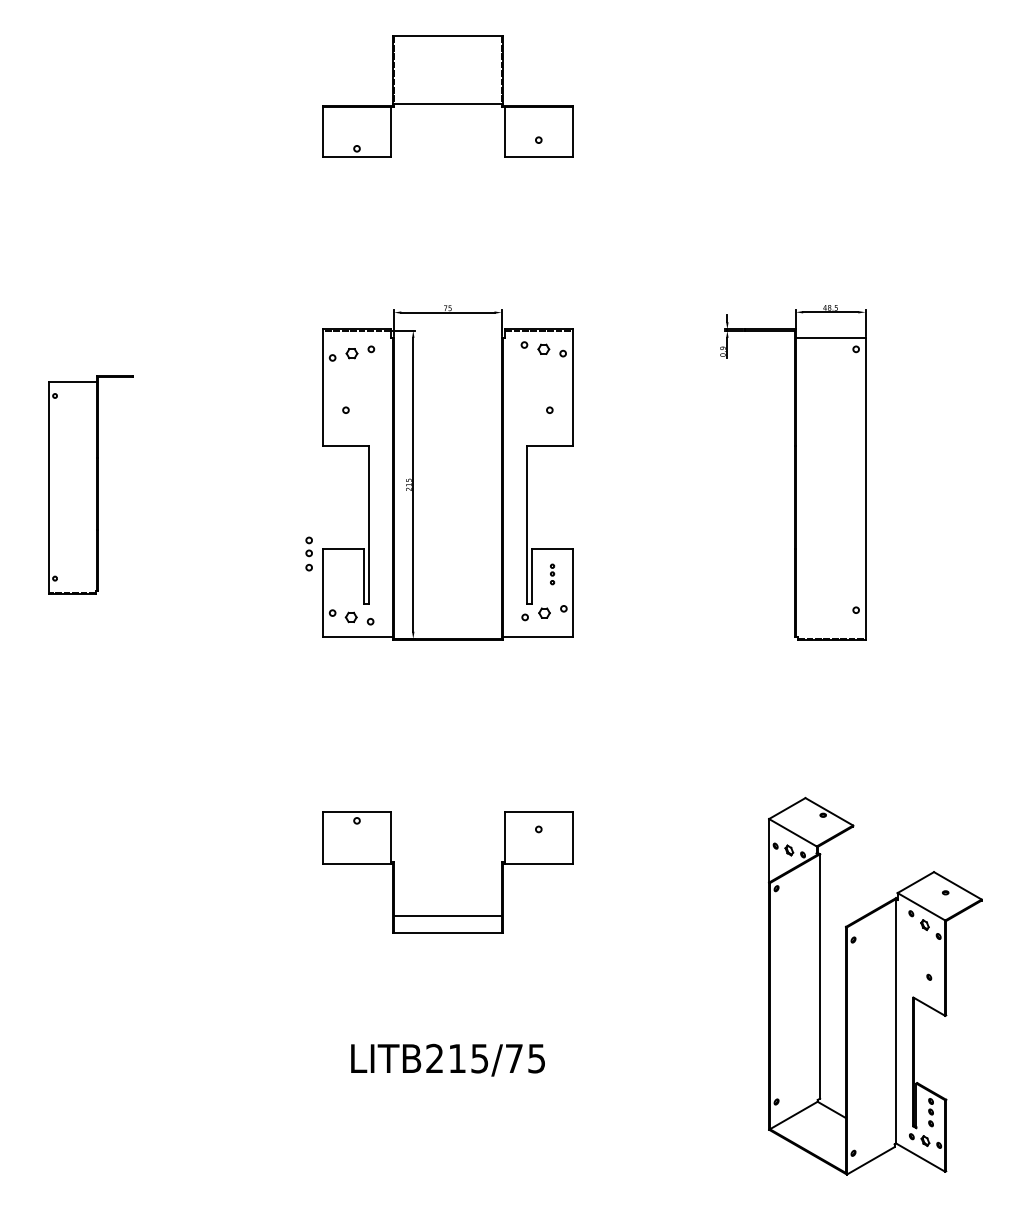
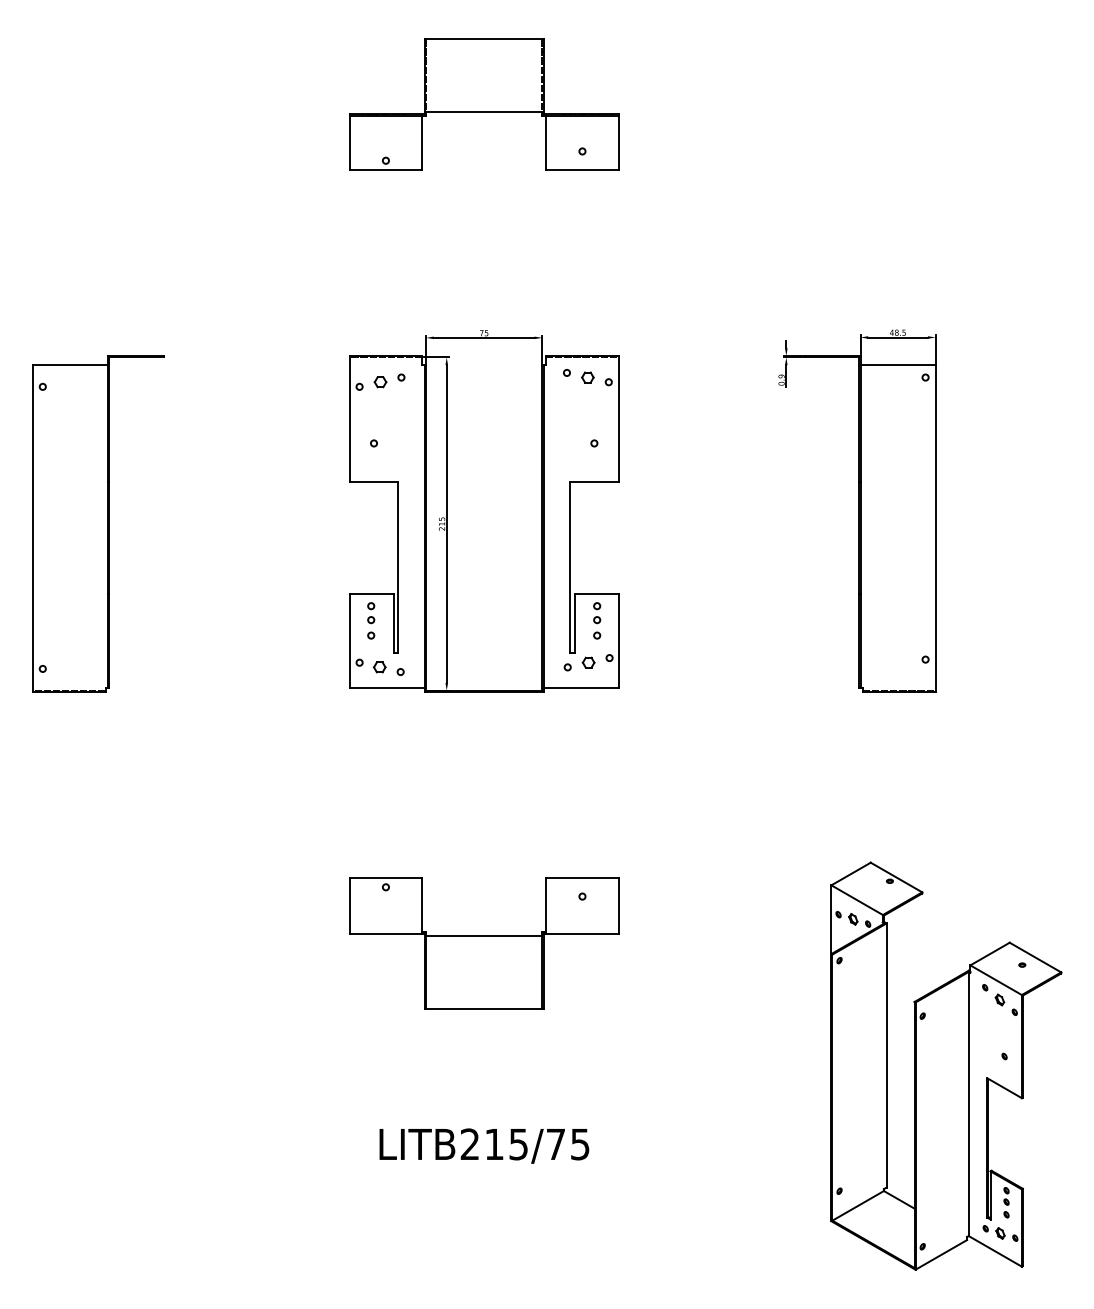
part: (91, 484) -> (98, 523), size x1.43
part: (309, 553) -> (371, 620), moved
part: (552, 574) -> (597, 620), size x1.67
line: (448, 915) -> (484, 935), moved

